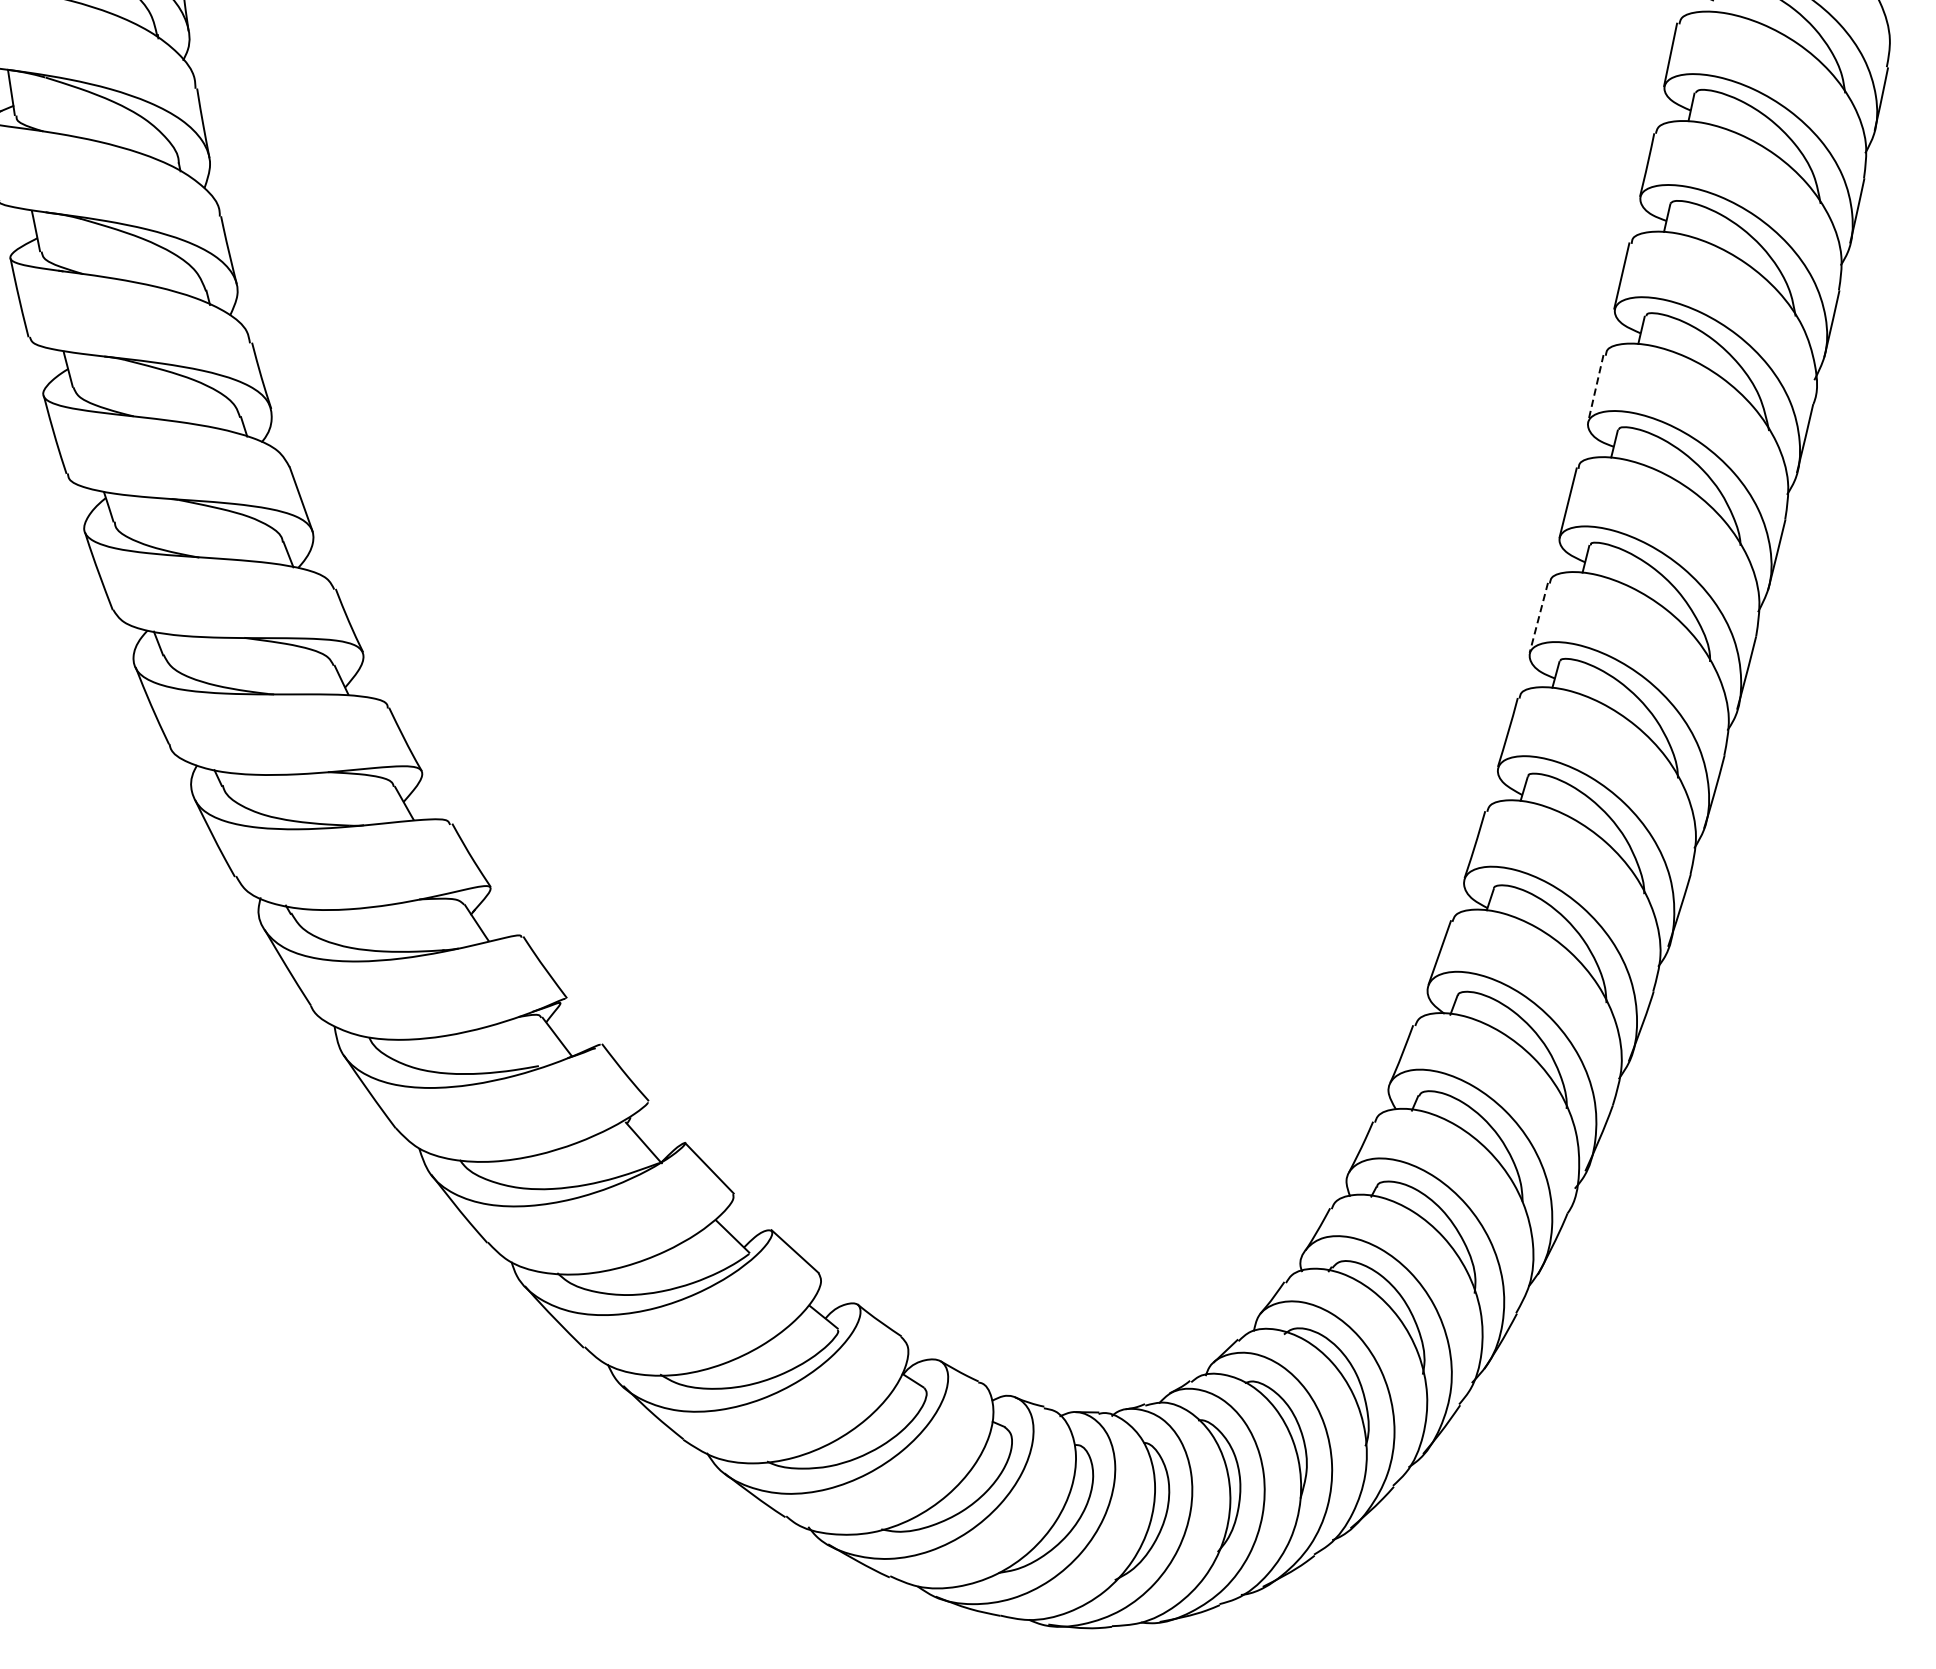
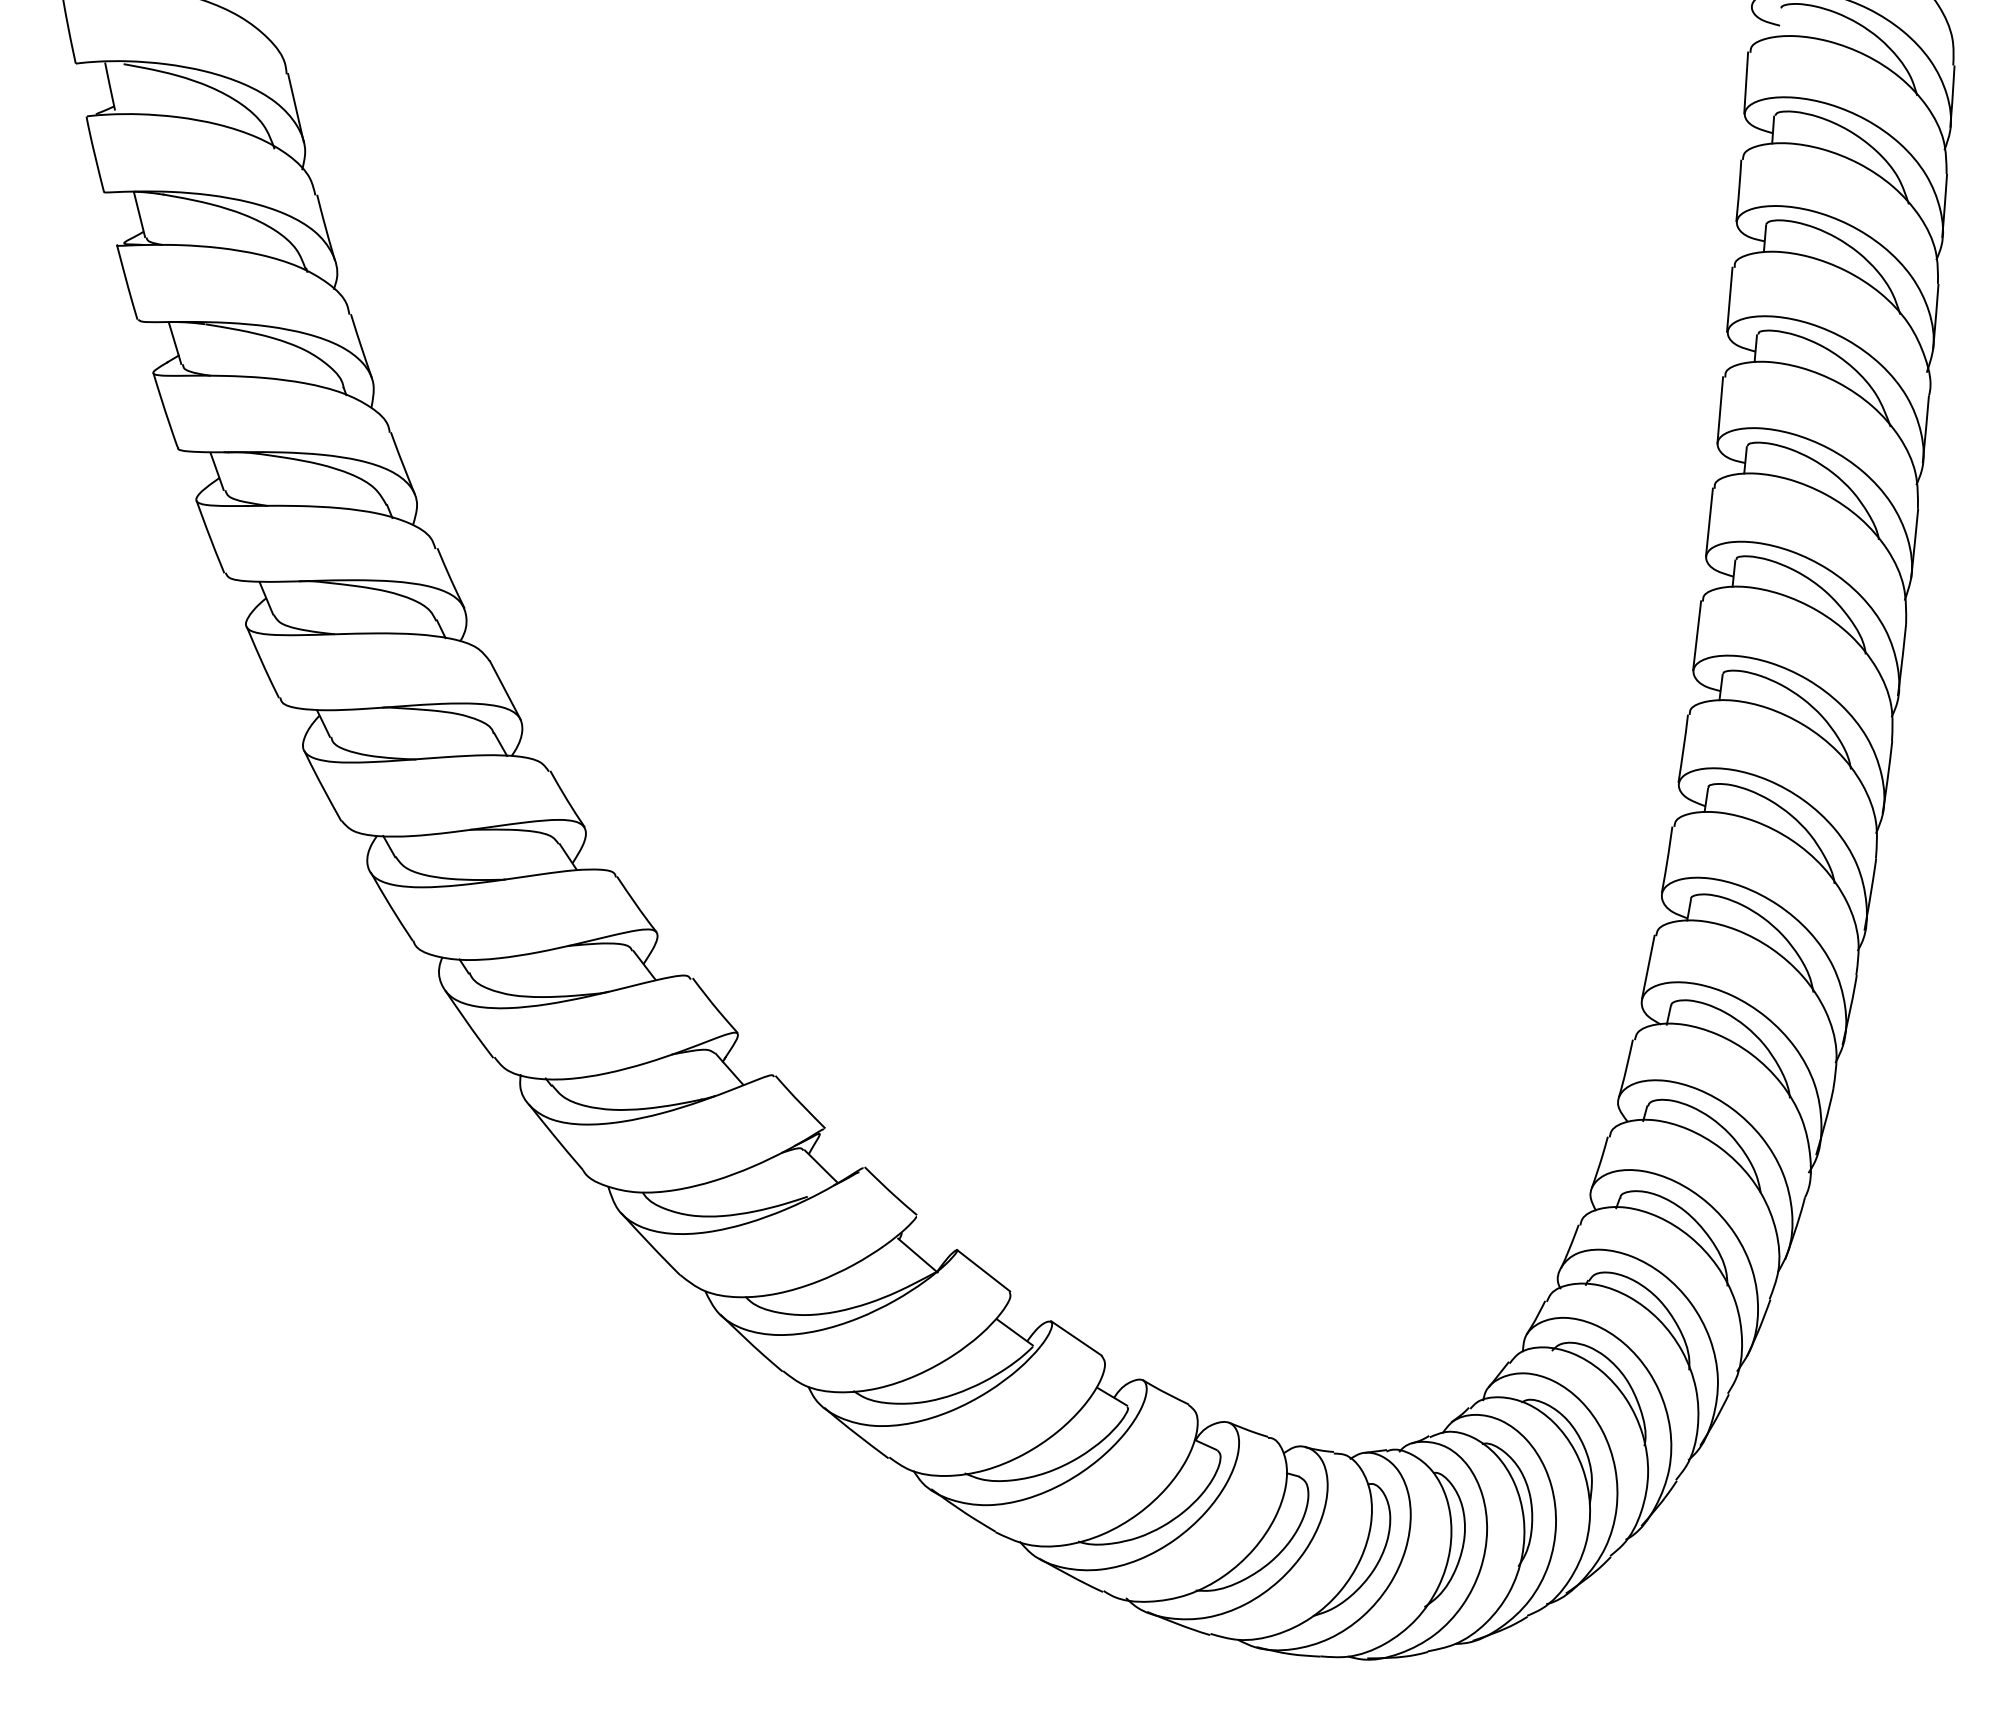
line: (1596, 388) -> (1720, 410), dashed -> solid
line: (1539, 617) -> (1697, 635), dashed -> solid

